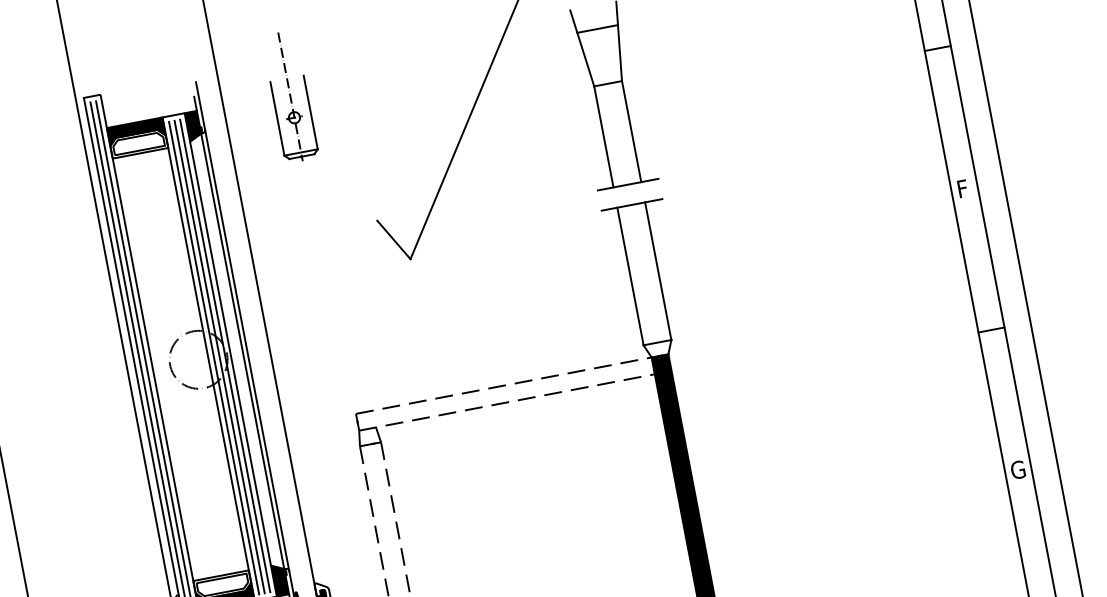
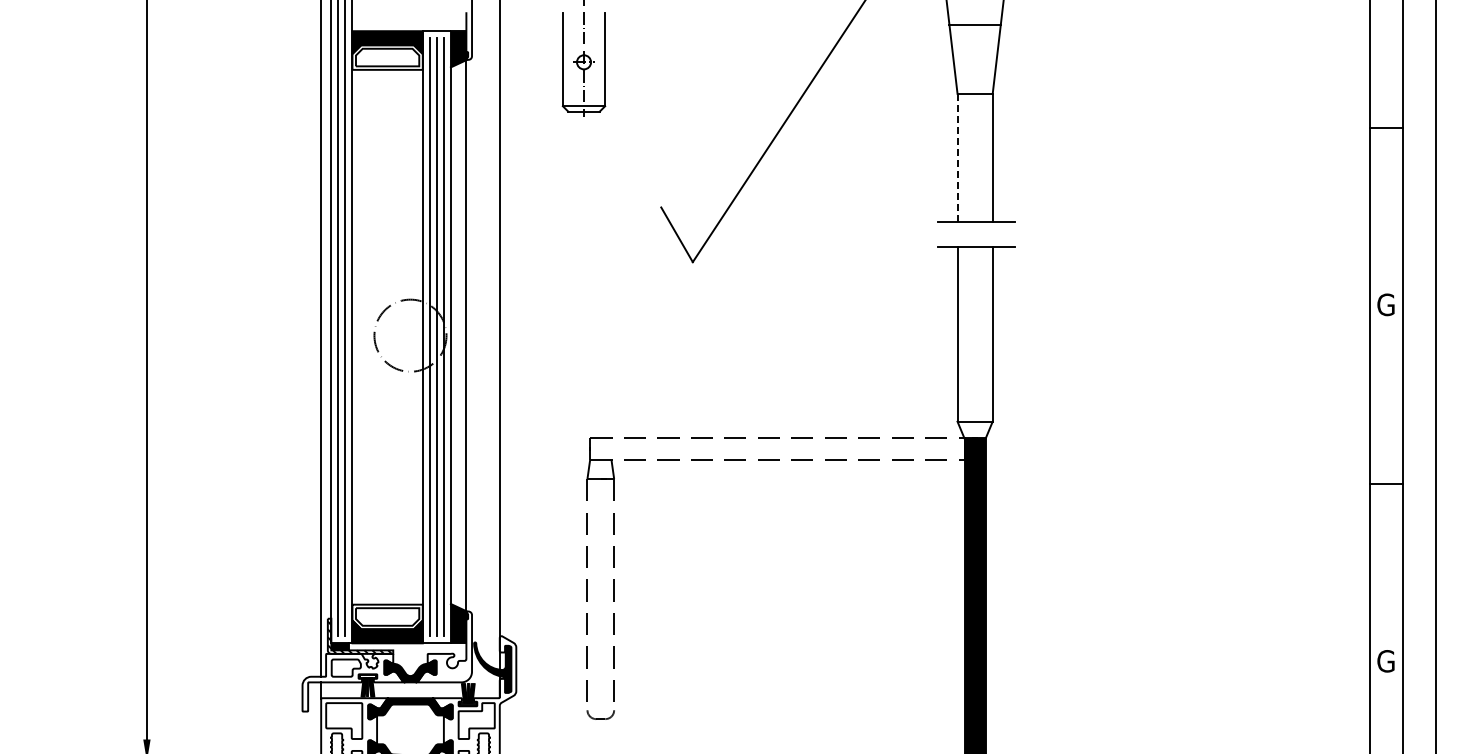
line: (603, 136) -> (957, 157), solid -> dashed
text: (963, 188) -> (1385, 304), F -> G
line: (247, 350) -> (472, 335), removed

